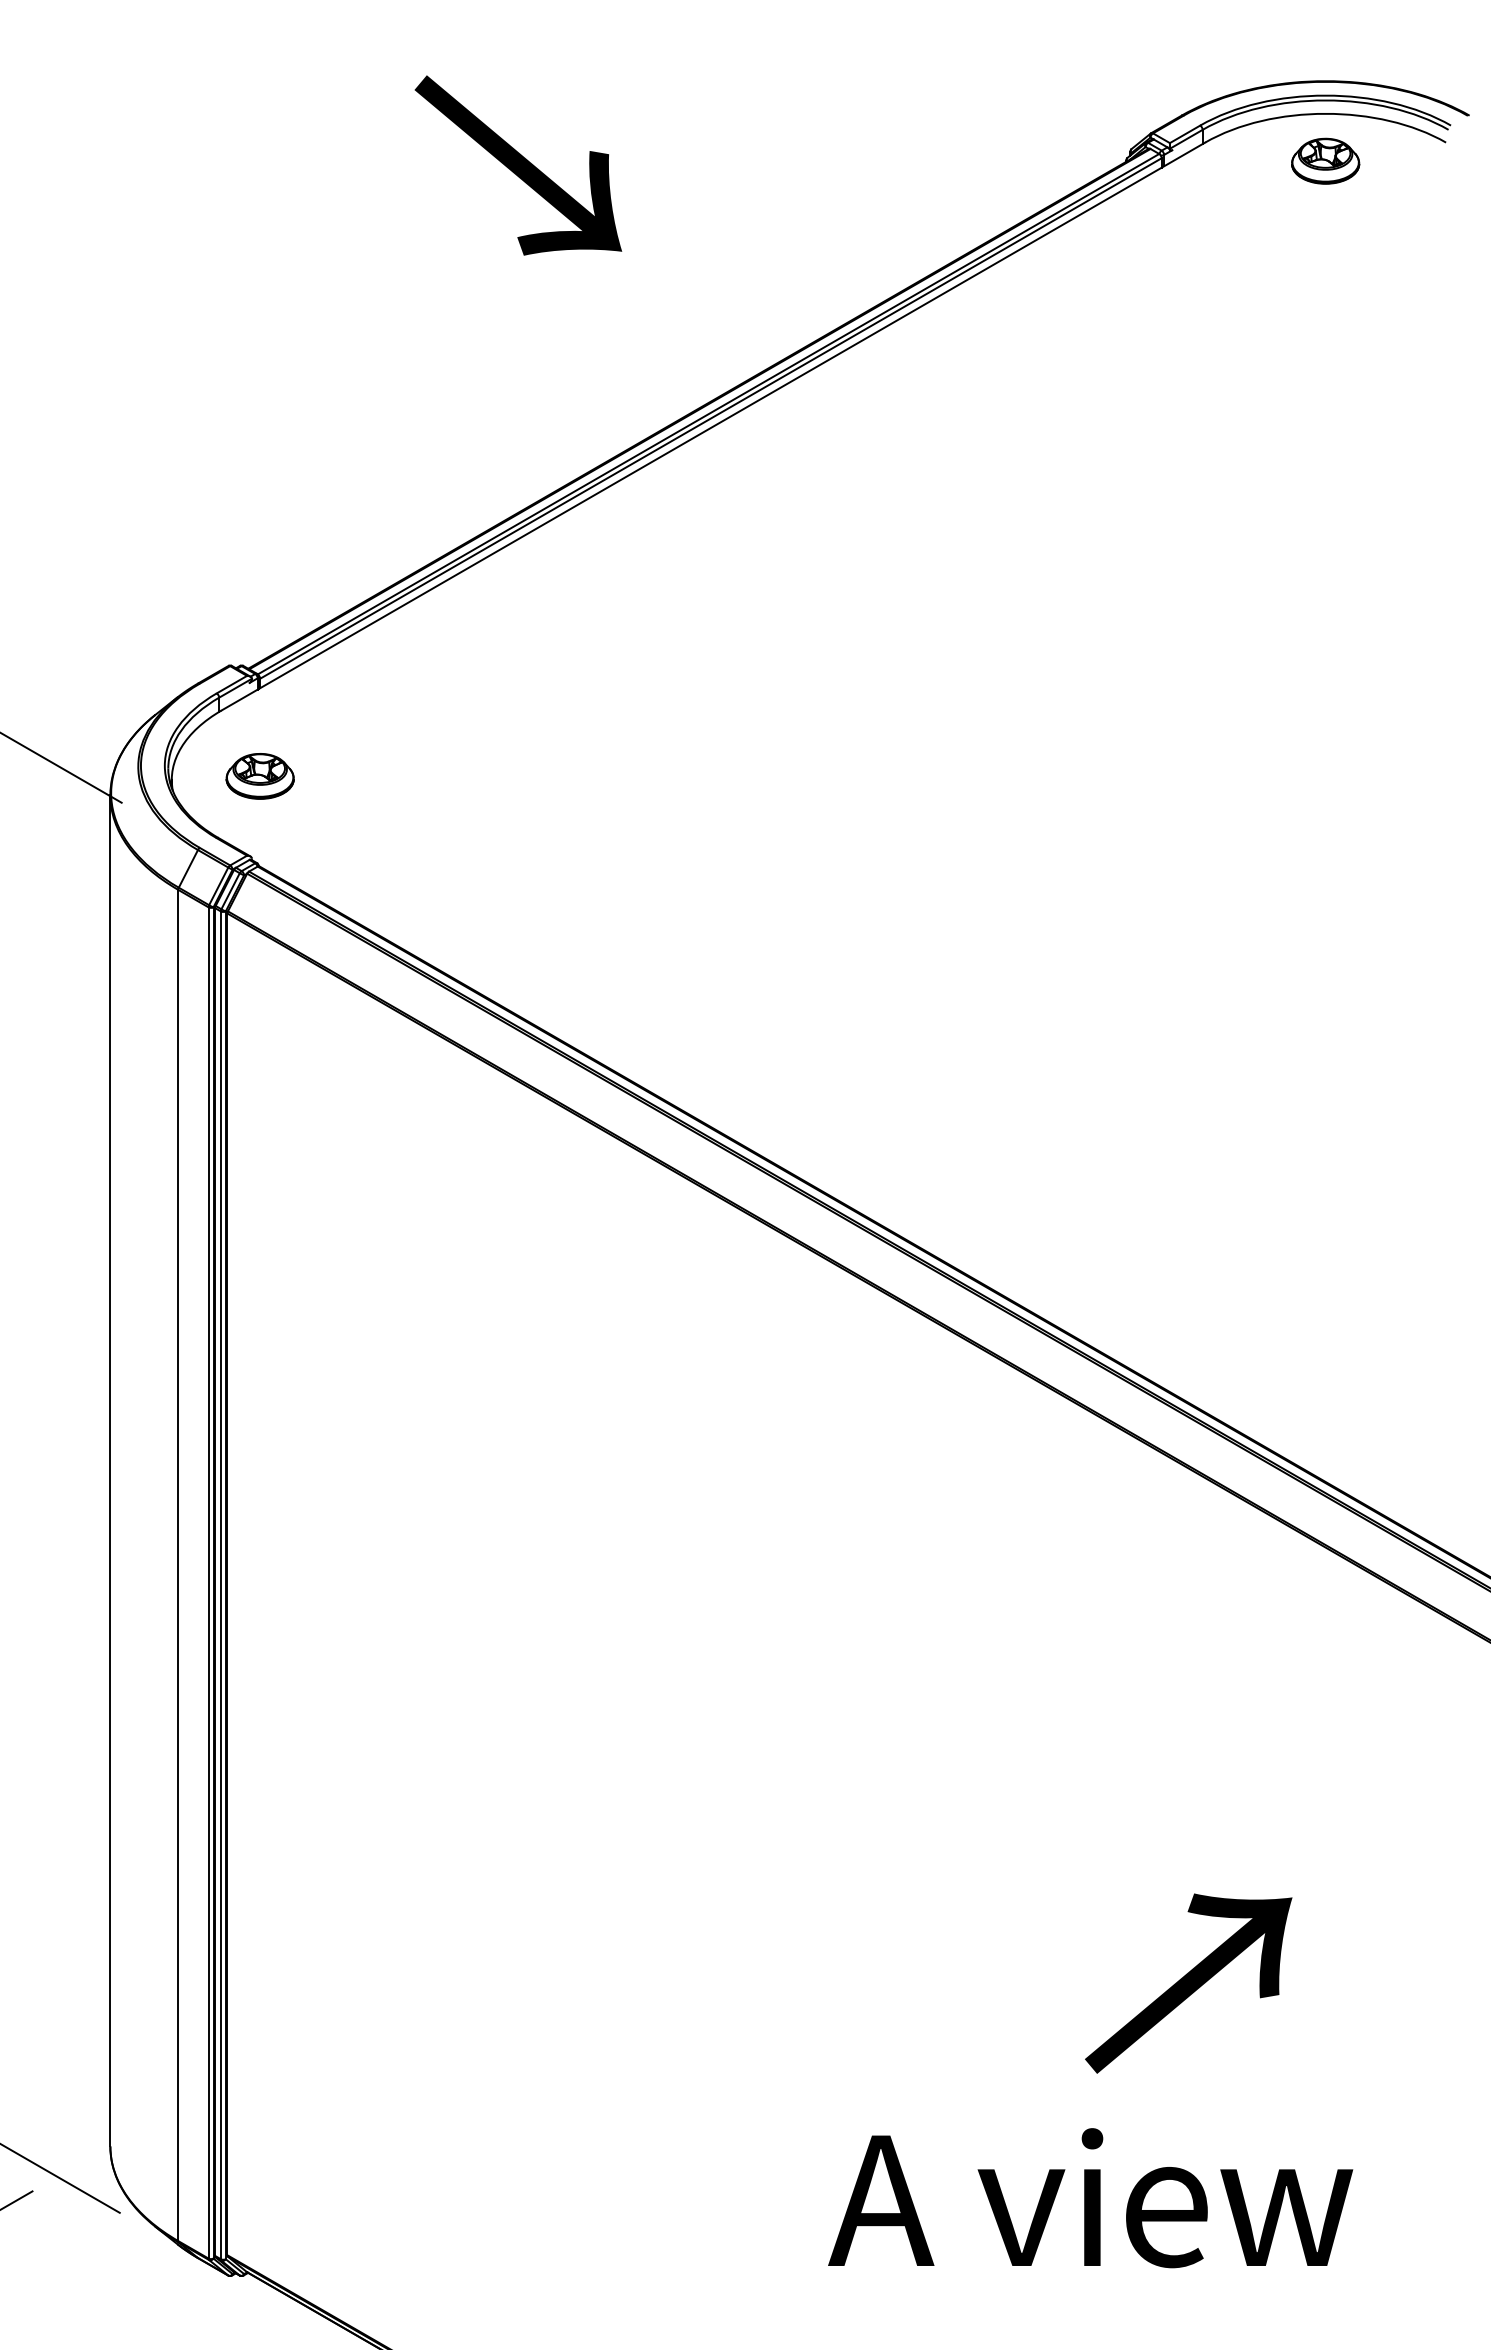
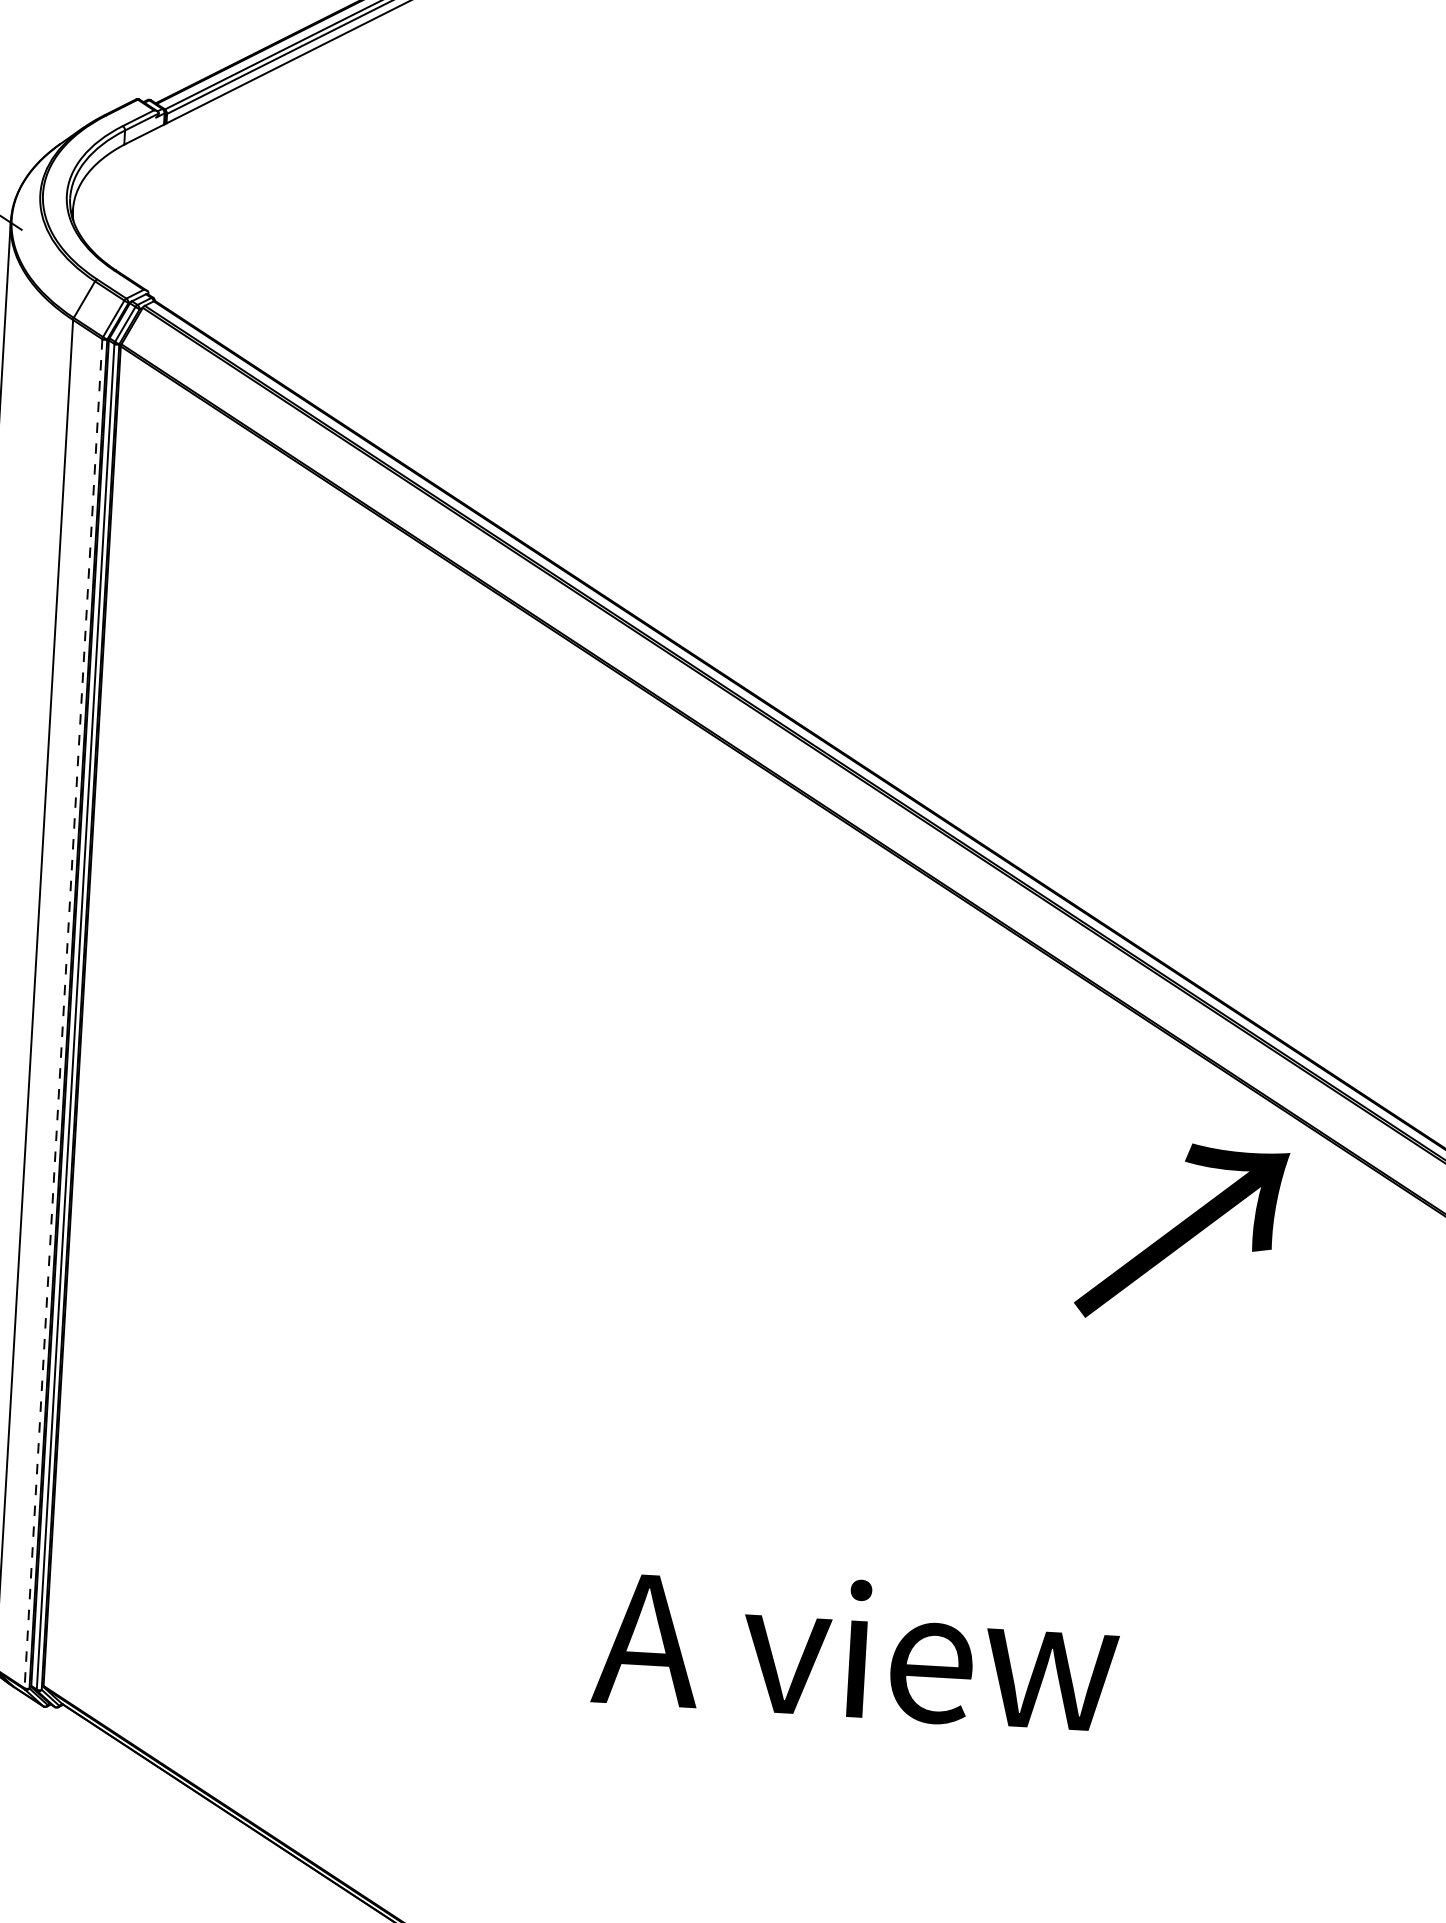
part: (259, 776) -> (160, 211), removed
line: (208, 1582) -> (63, 1013), solid -> dashed
text: (1188, 1983) -> (1181, 1232), moved
text: (1090, 2198) -> (856, 1649), moved

